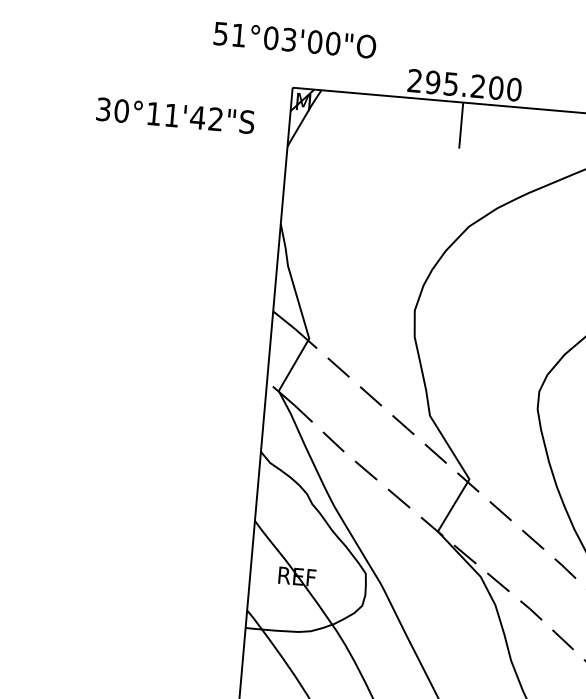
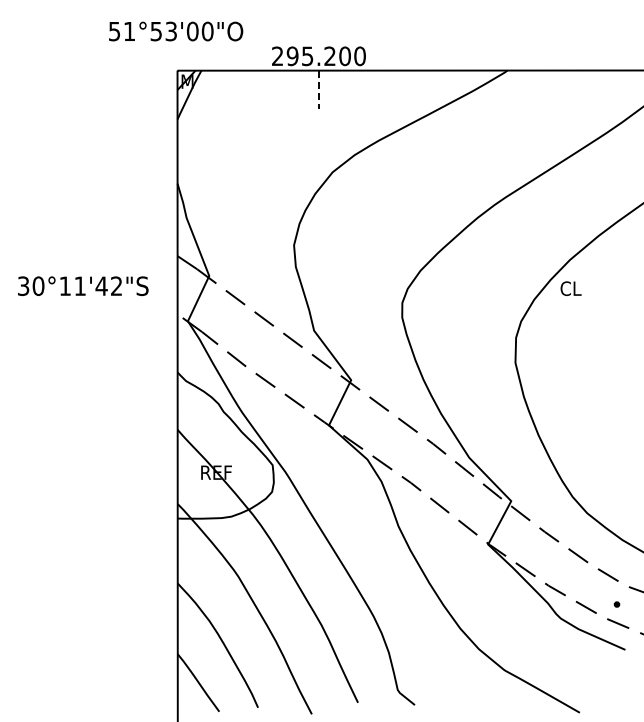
text: (271, 38) -> (156, 31), 51°03'00"O -> 51°53'00"O
text: (176, 114) -> (83, 285), moved
line: (460, 126) -> (318, 90), solid -> dashed

